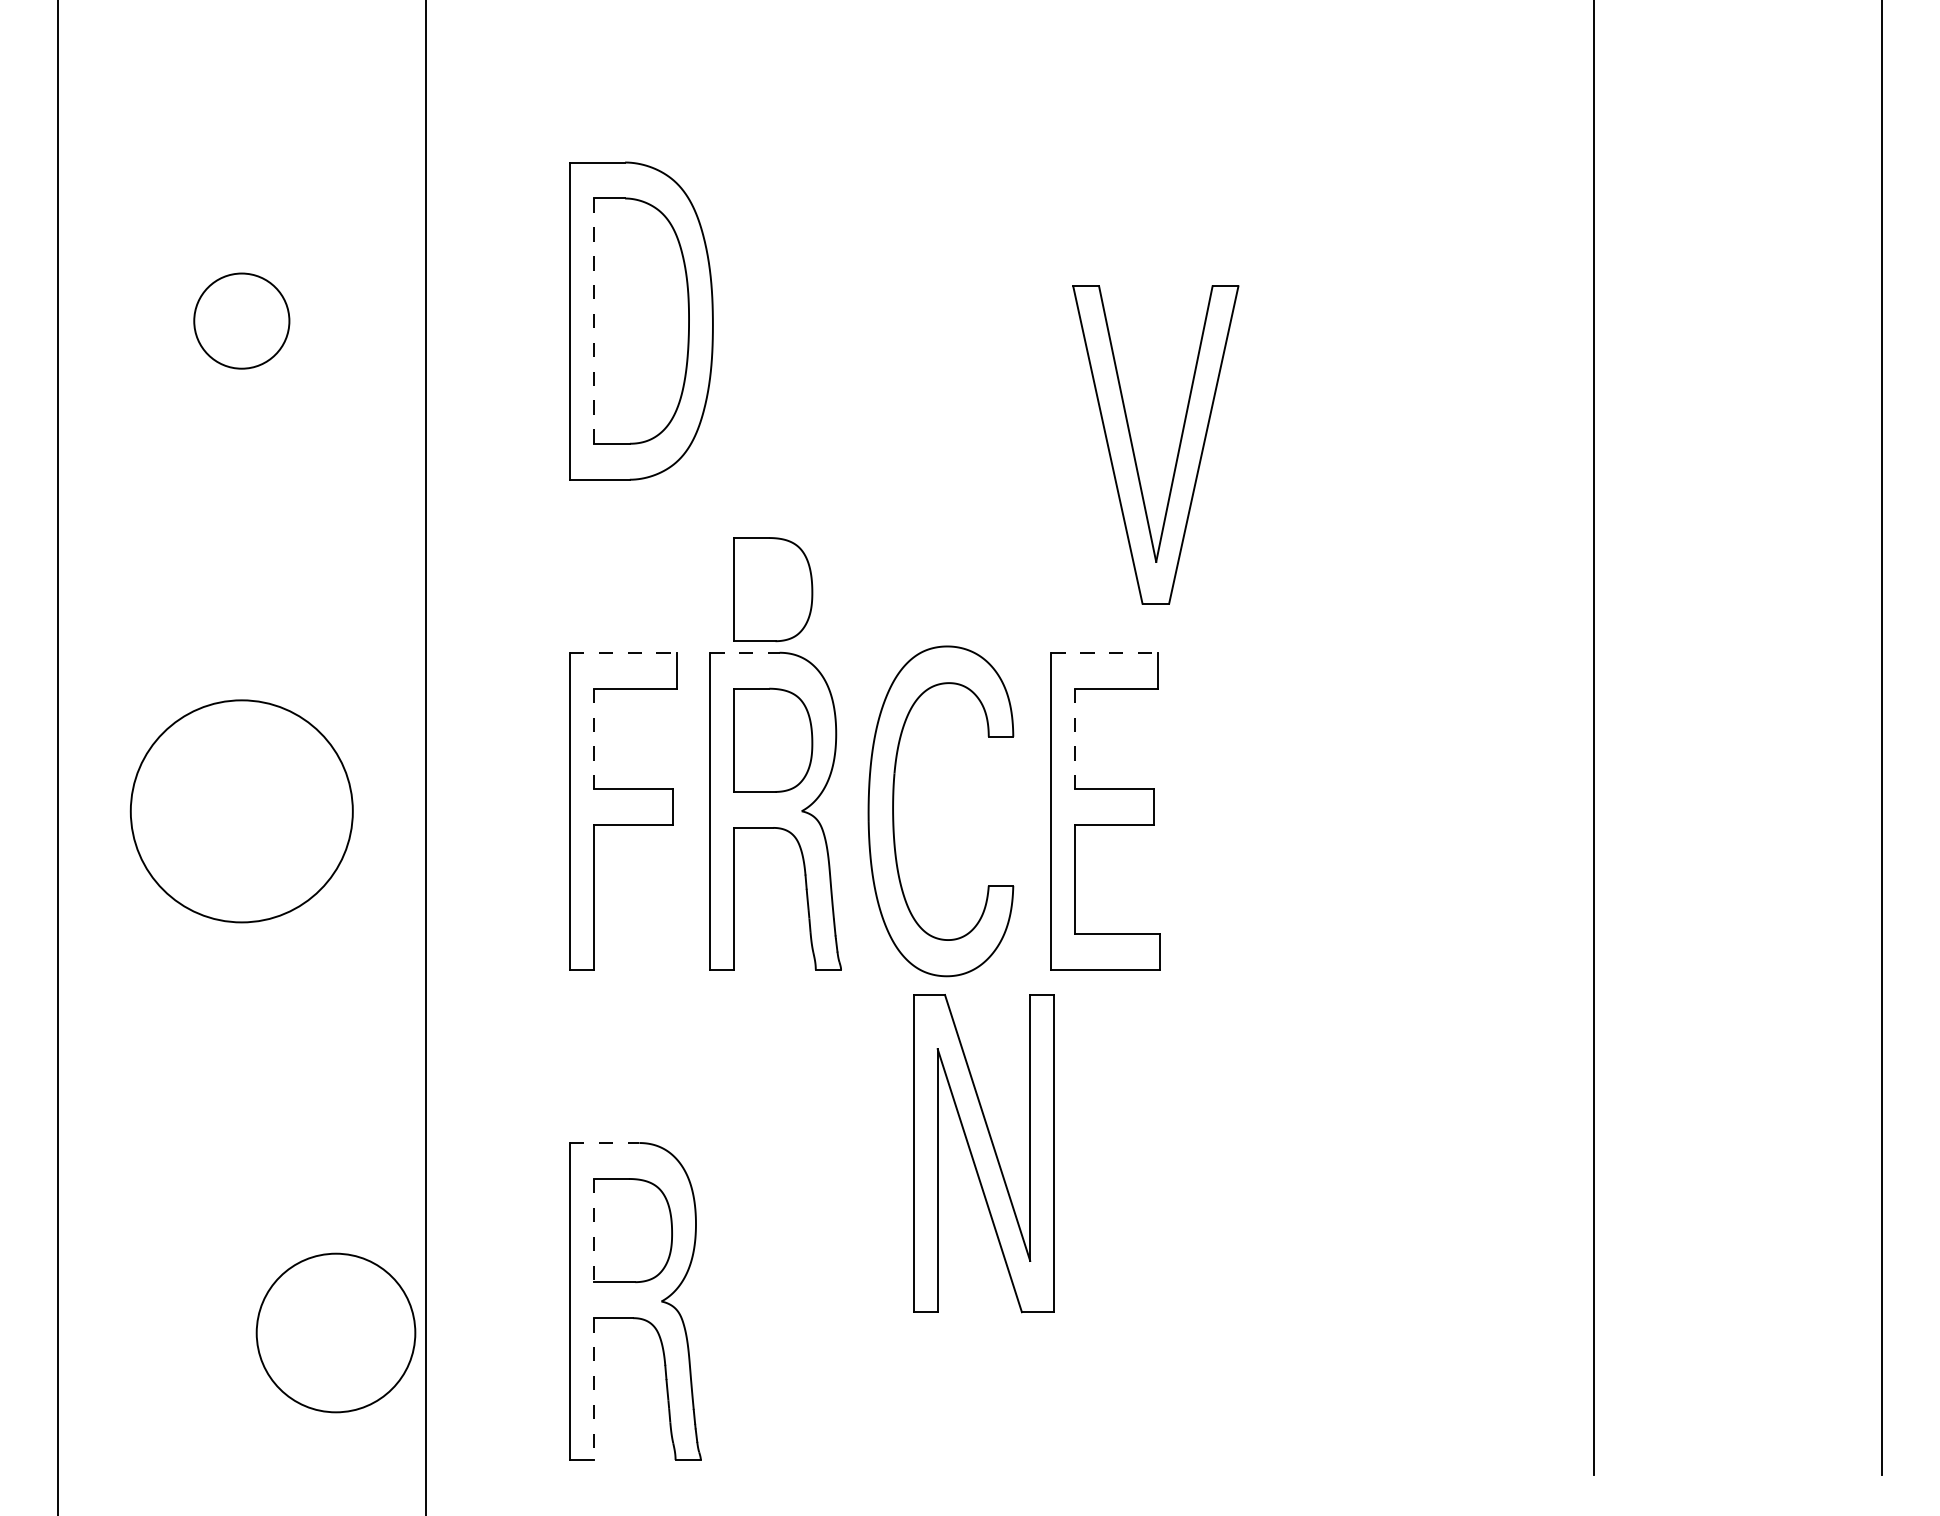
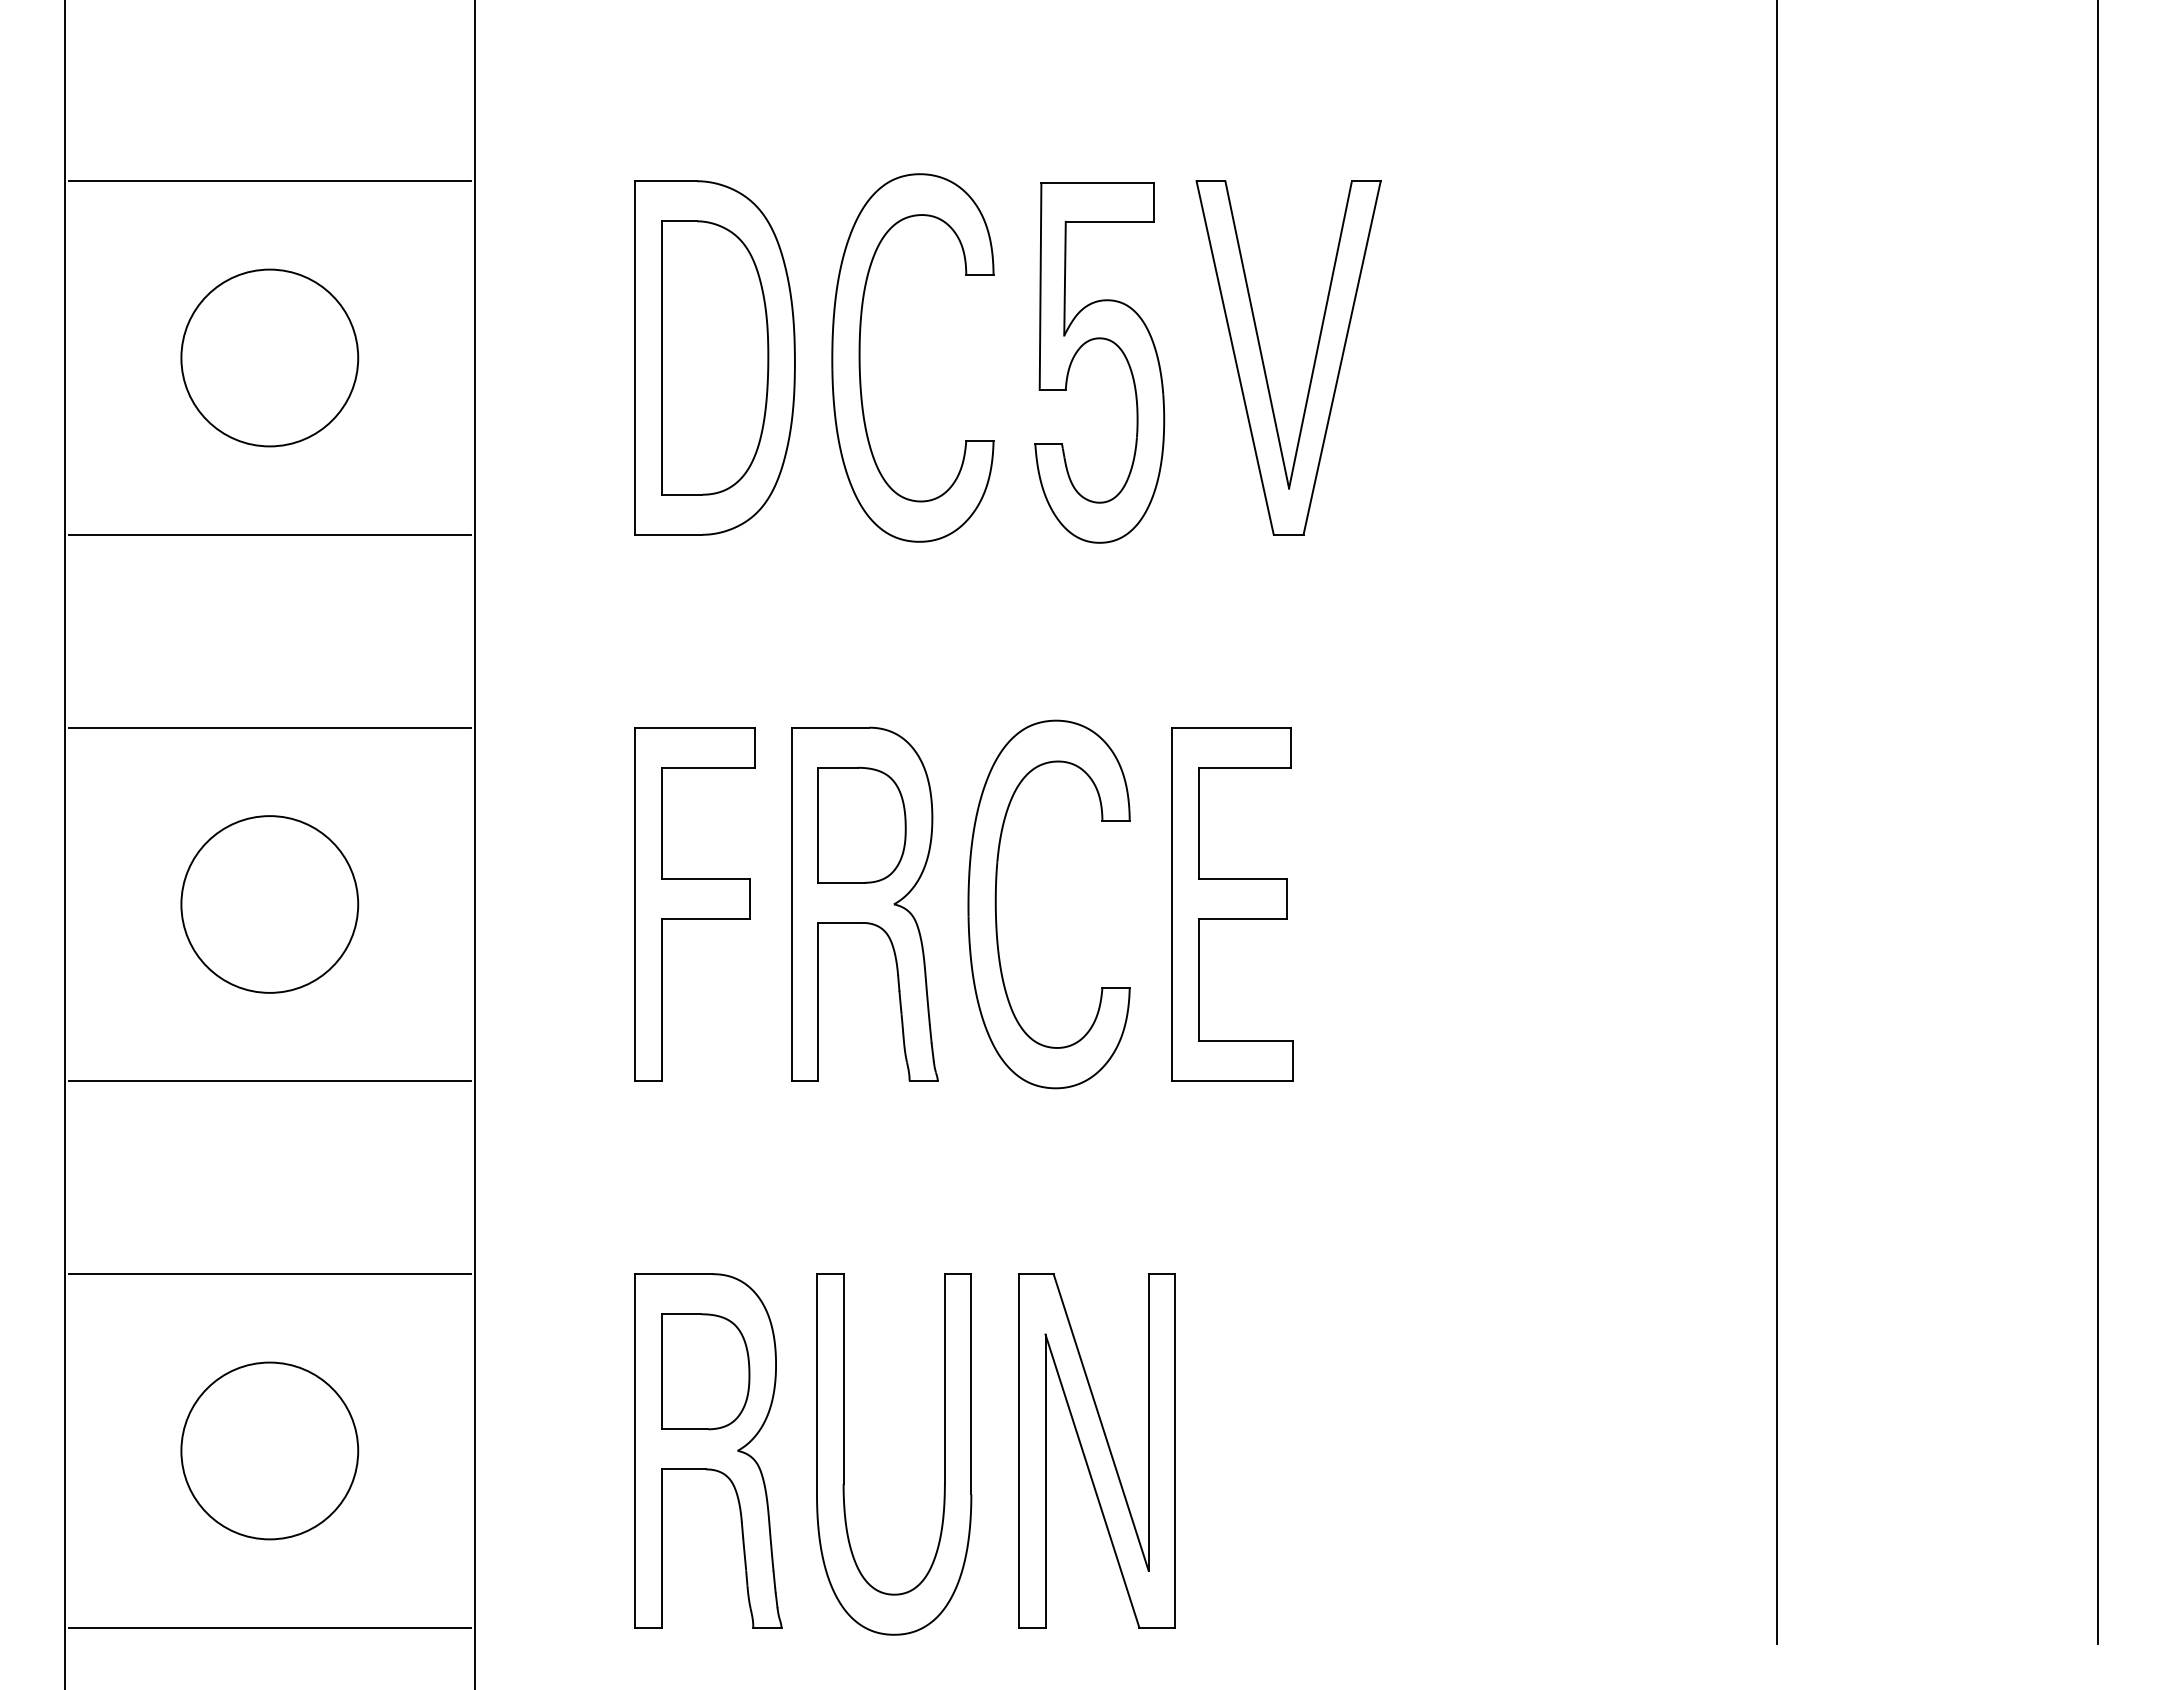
line: (241, 162) -> (269, 181), added
part: (973, 309) -> (1085, 344), added
circle: (241, 320) -> (269, 357), size x1.67
part: (771, 320) -> (860, 357), added
line: (594, 321) -> (662, 358), dashed -> solid
part: (1134, 449) -> (1264, 363), moved
line: (241, 479) -> (269, 534), added
part: (772, 588) -> (861, 656), removed
line: (241, 652) -> (269, 727), added
line: (623, 652) -> (695, 727), dashed -> solid
line: (744, 652) -> (830, 727), dashed -> solid
line: (1104, 652) -> (1231, 727), dashed -> solid
line: (594, 738) -> (662, 823), dashed -> solid
line: (1074, 738) -> (1198, 823), dashed -> solid
circle: (241, 811) -> (269, 904), size x0.71
line: (241, 970) -> (269, 1081), added
line: (241, 1143) -> (269, 1274), added
line: (604, 1143) -> (674, 1274), dashed -> solid
part: (983, 1153) -> (1096, 1450), moved
line: (594, 1230) -> (662, 1371), dashed -> solid
part: (757, 1304) -> (844, 1454), added
circle: (335, 1332) -> (269, 1450), moved
line: (594, 1390) -> (662, 1549), dashed -> solid
line: (241, 1459) -> (269, 1627), added

